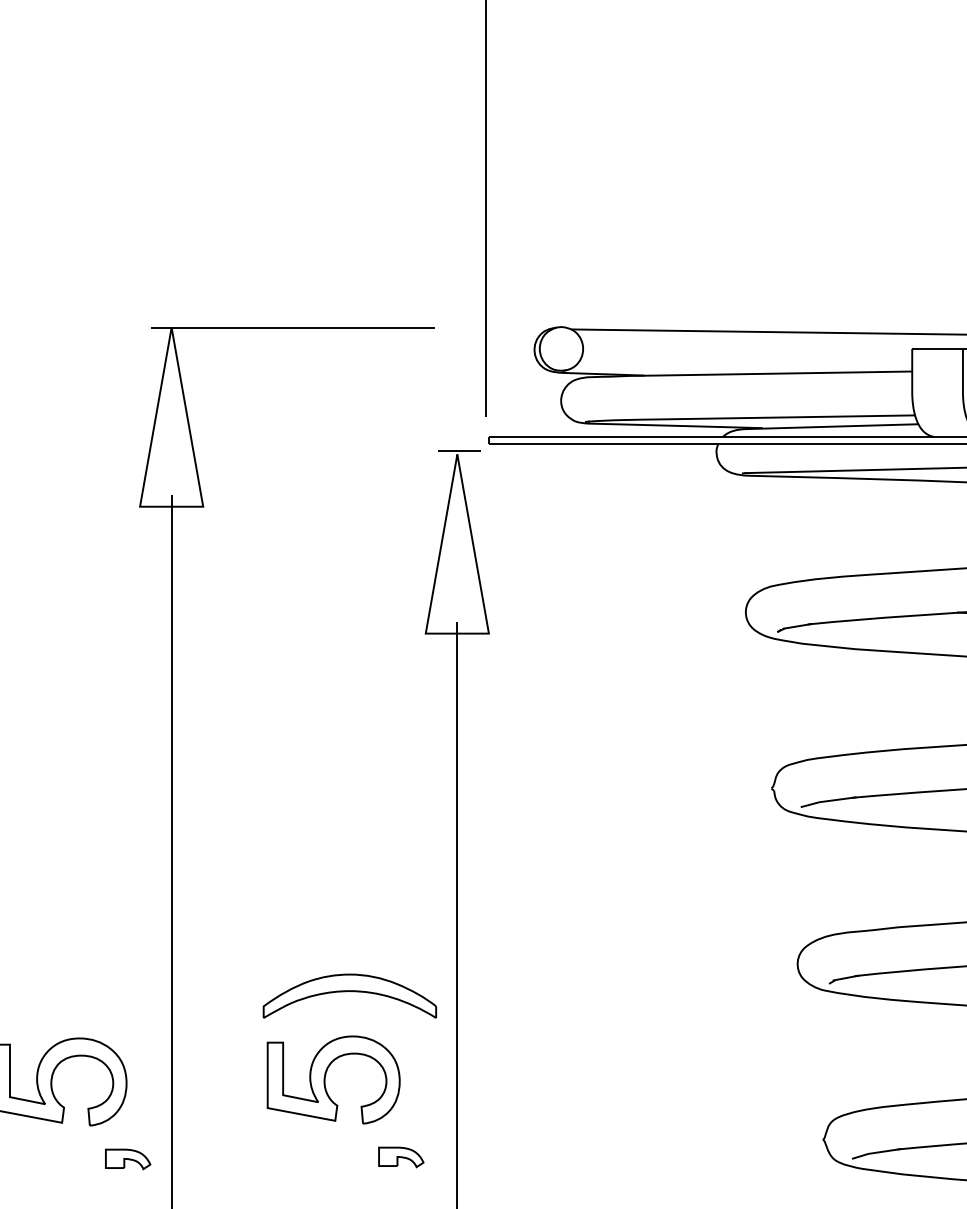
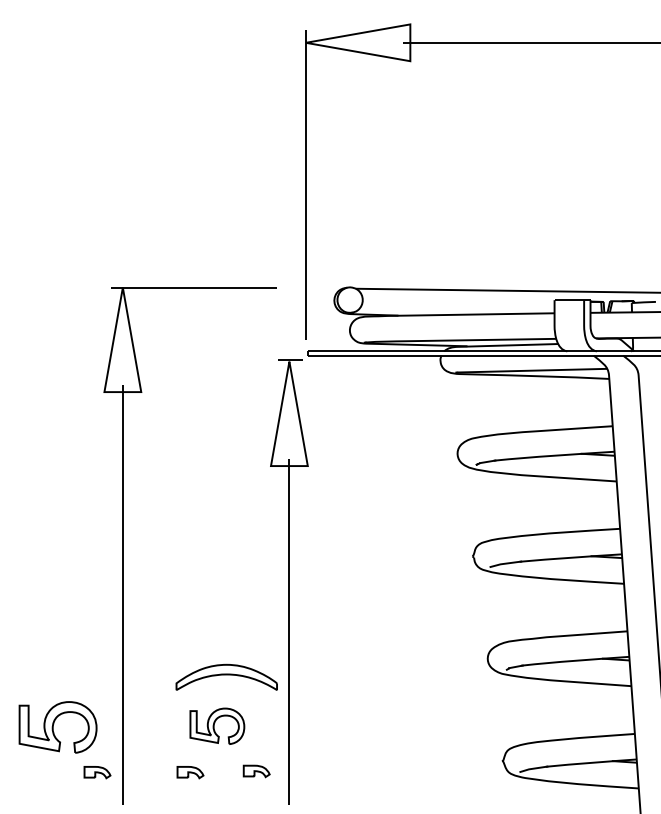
part: (333, 1080) -> (217, 726), size x0.7
part: (287, 1159) -> (190, 772), added

